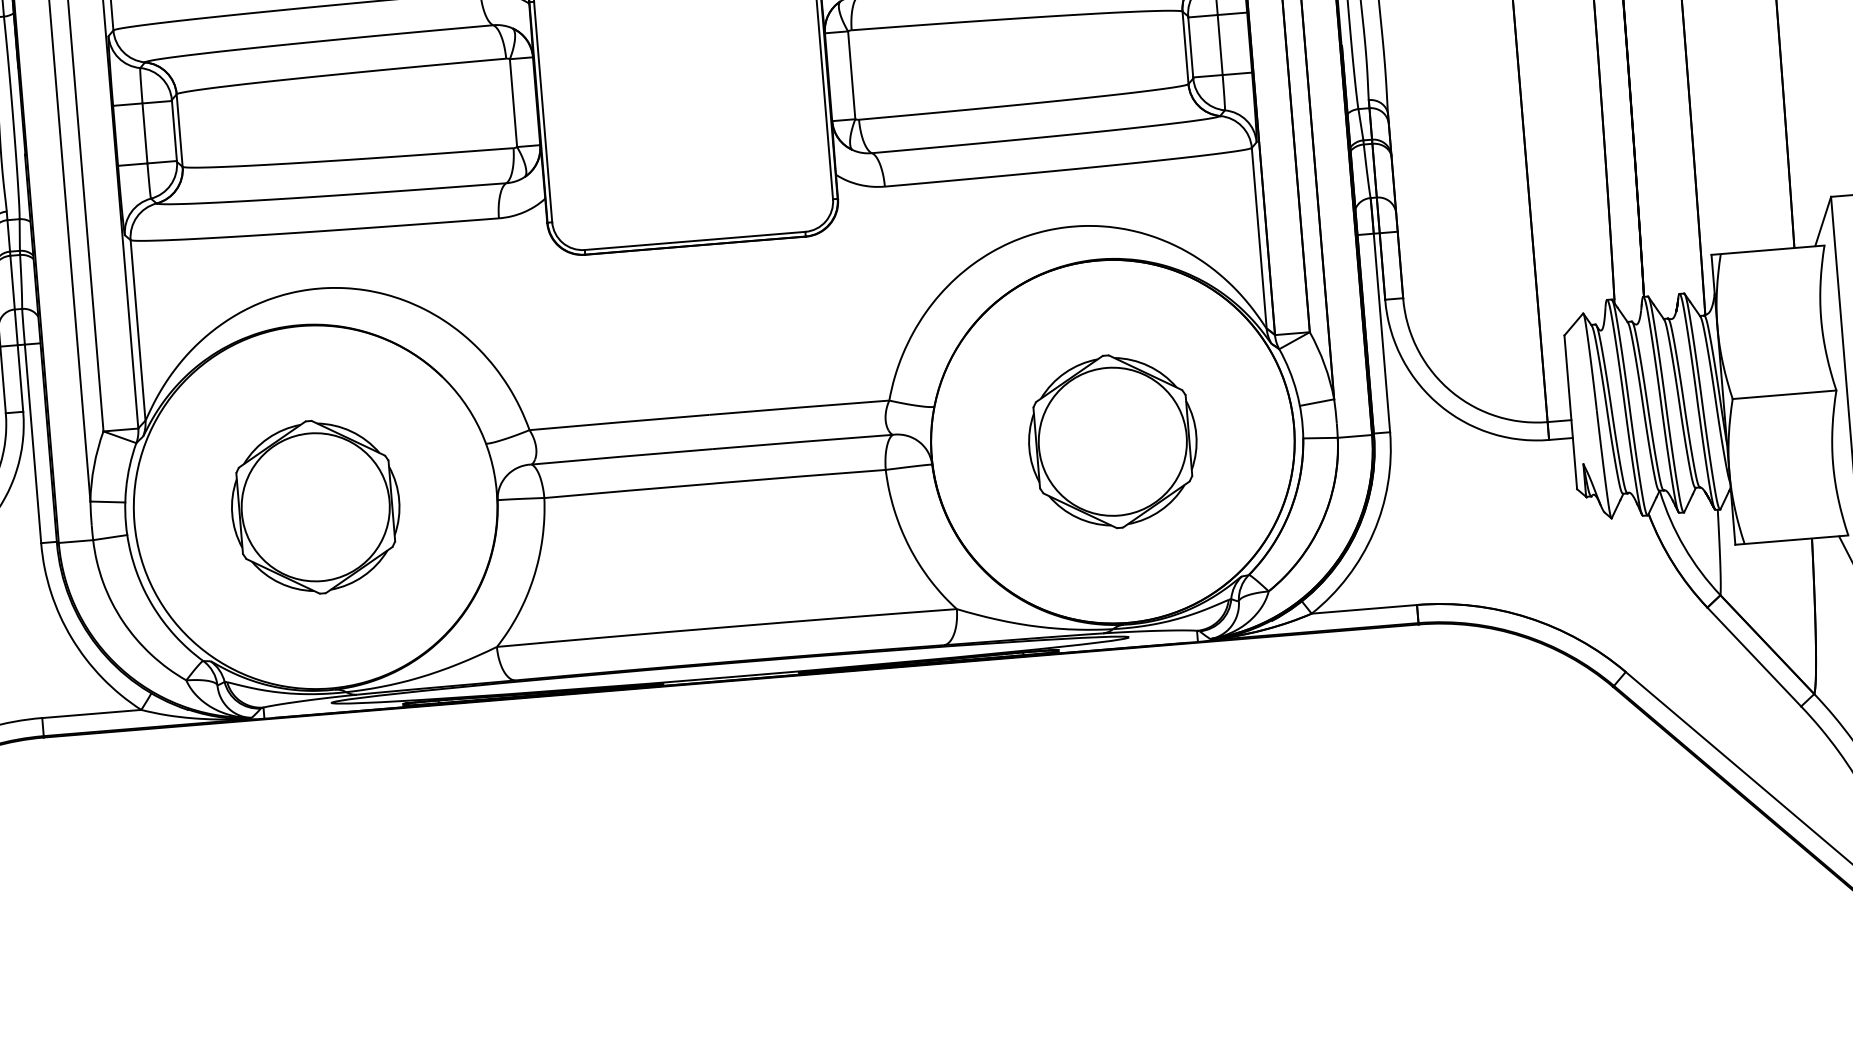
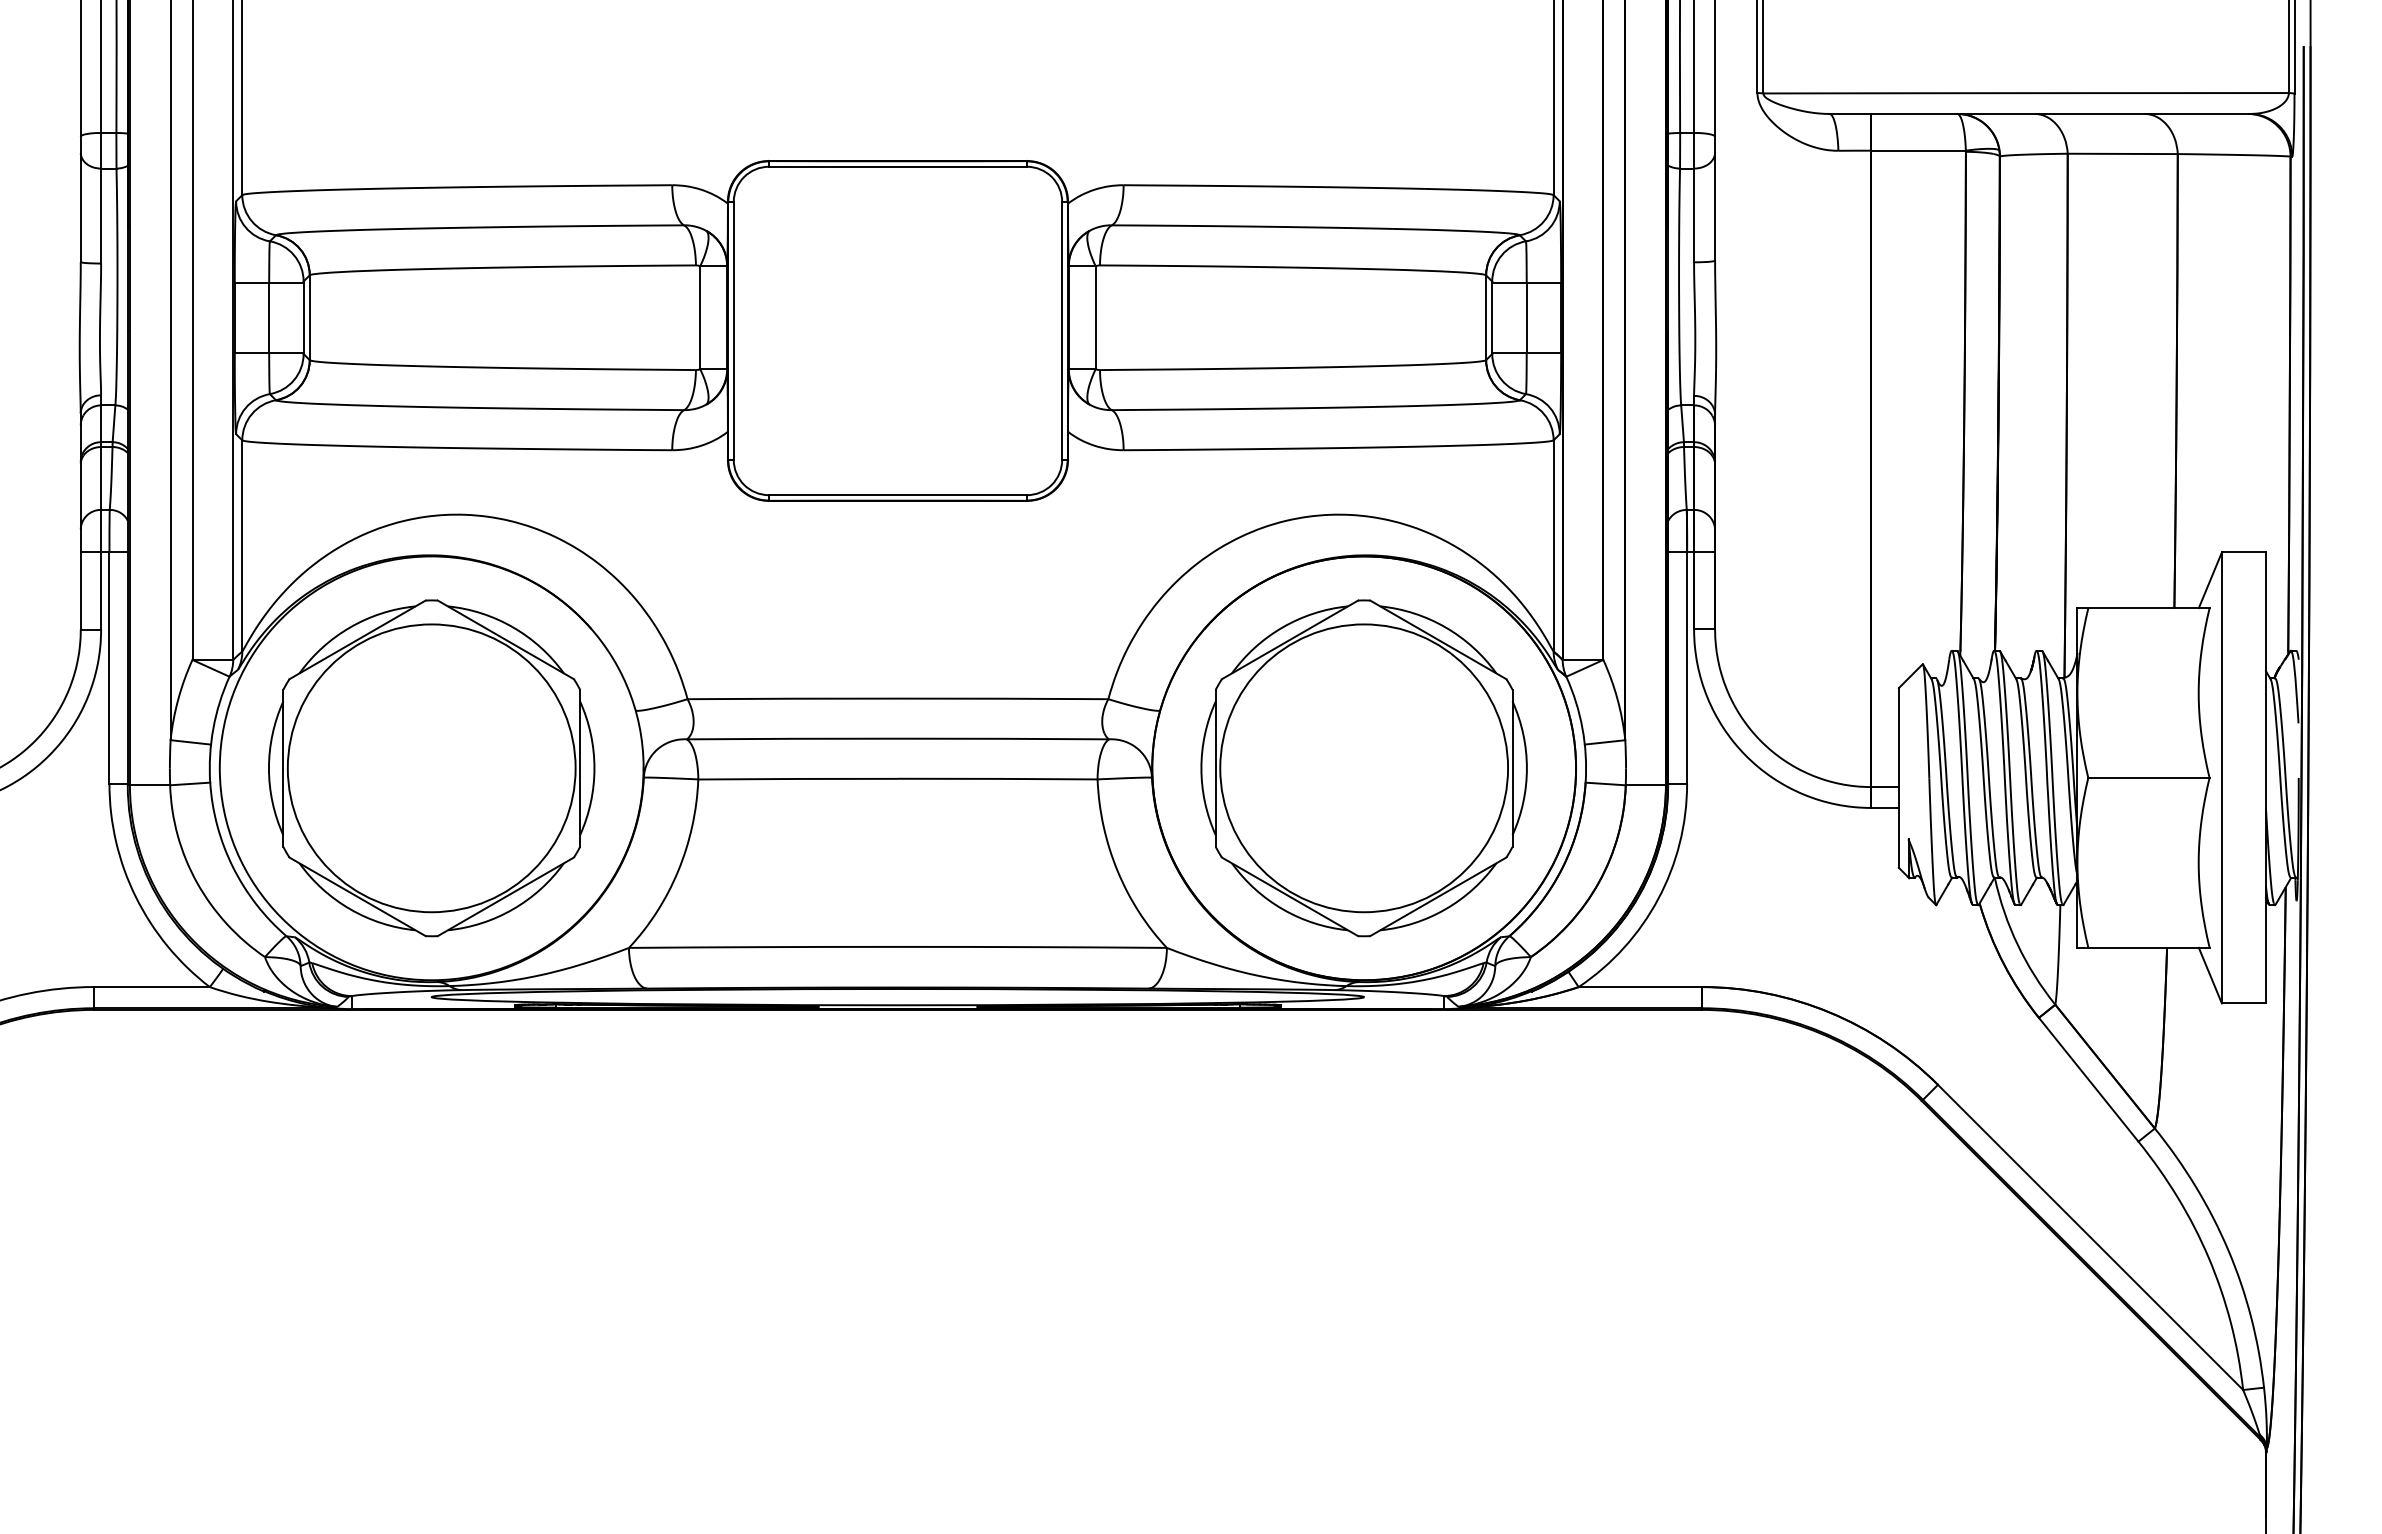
part: (1112, 441) -> (1363, 768), size x1.67
part: (315, 507) -> (431, 768), size x1.67

